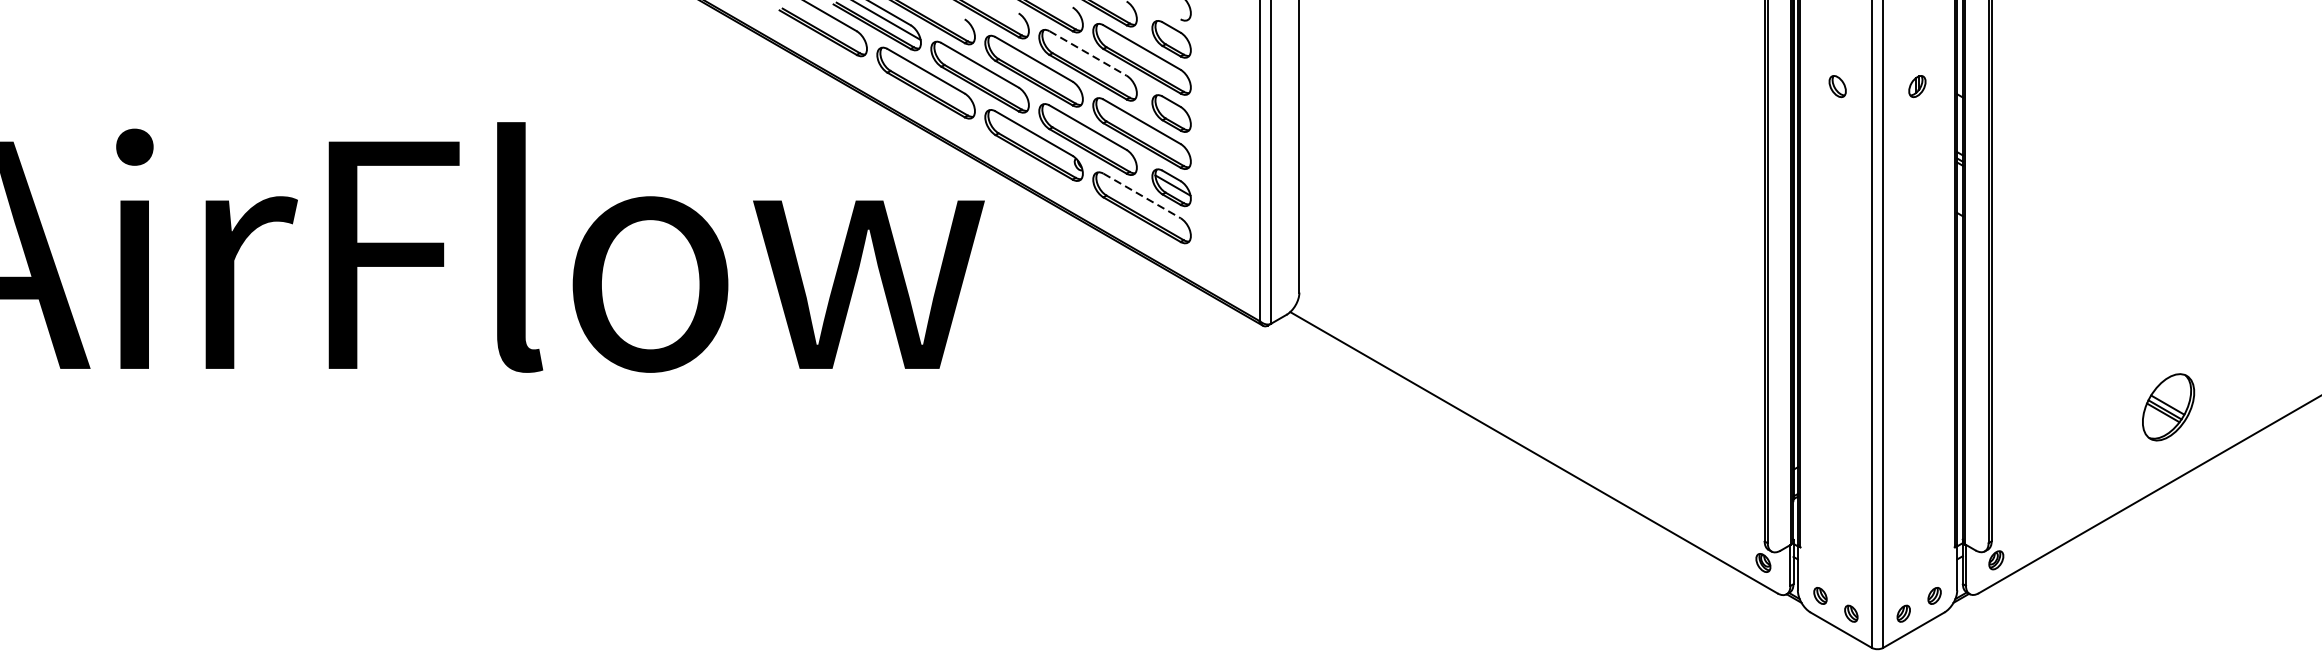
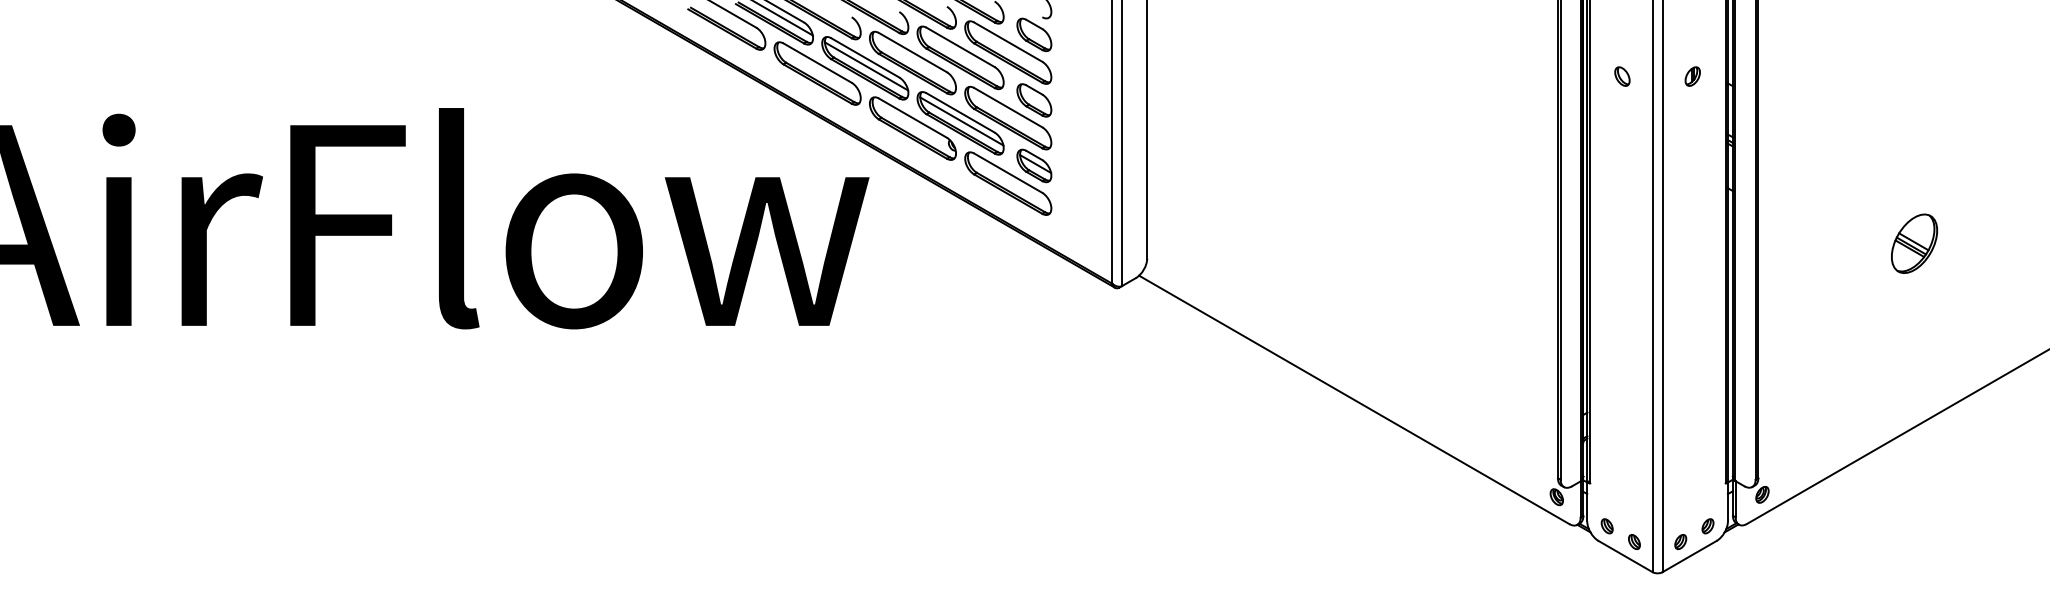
line: (1089, 53) -> (961, 47), dashed -> solid
line: (981, 75) -> (866, 66), added
line: (1089, 137) -> (961, 121), added
line: (1142, 196) -> (1008, 173), dashed -> solid
part: (2168, 406) -> (1914, 243), moved

